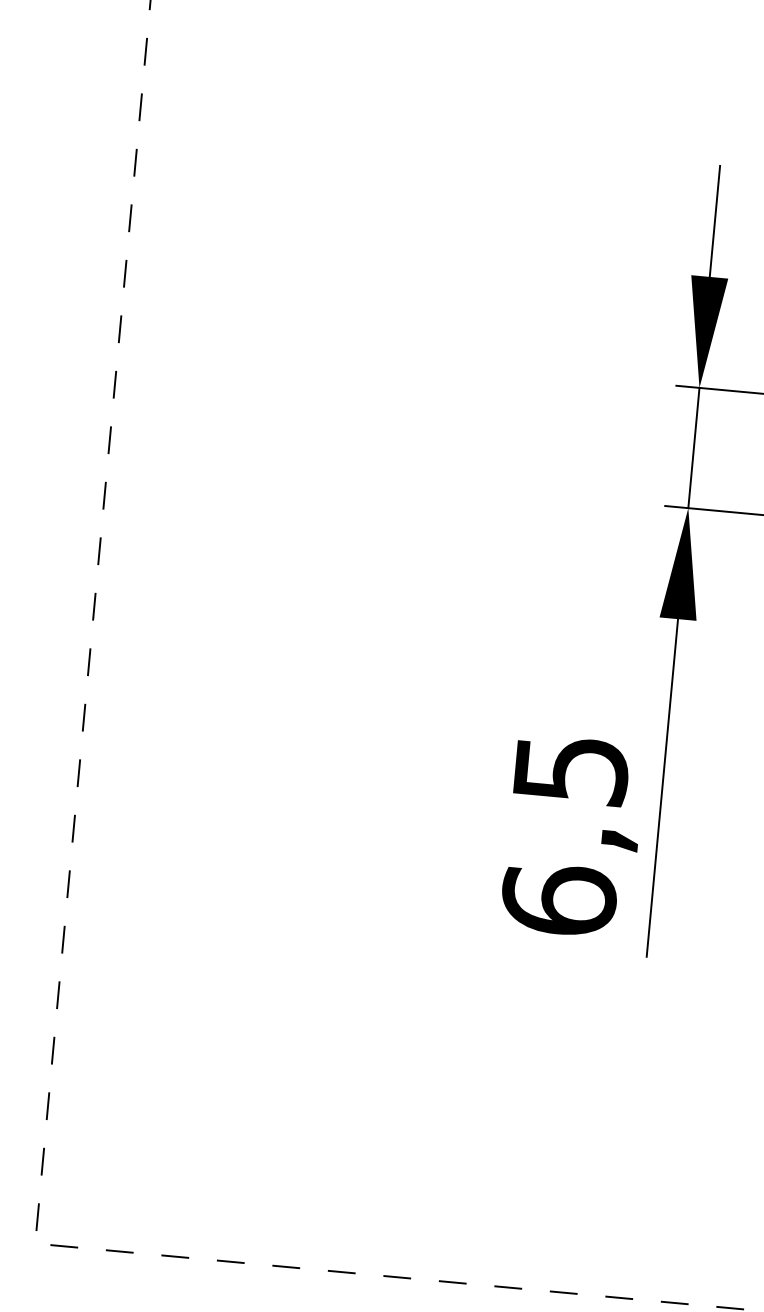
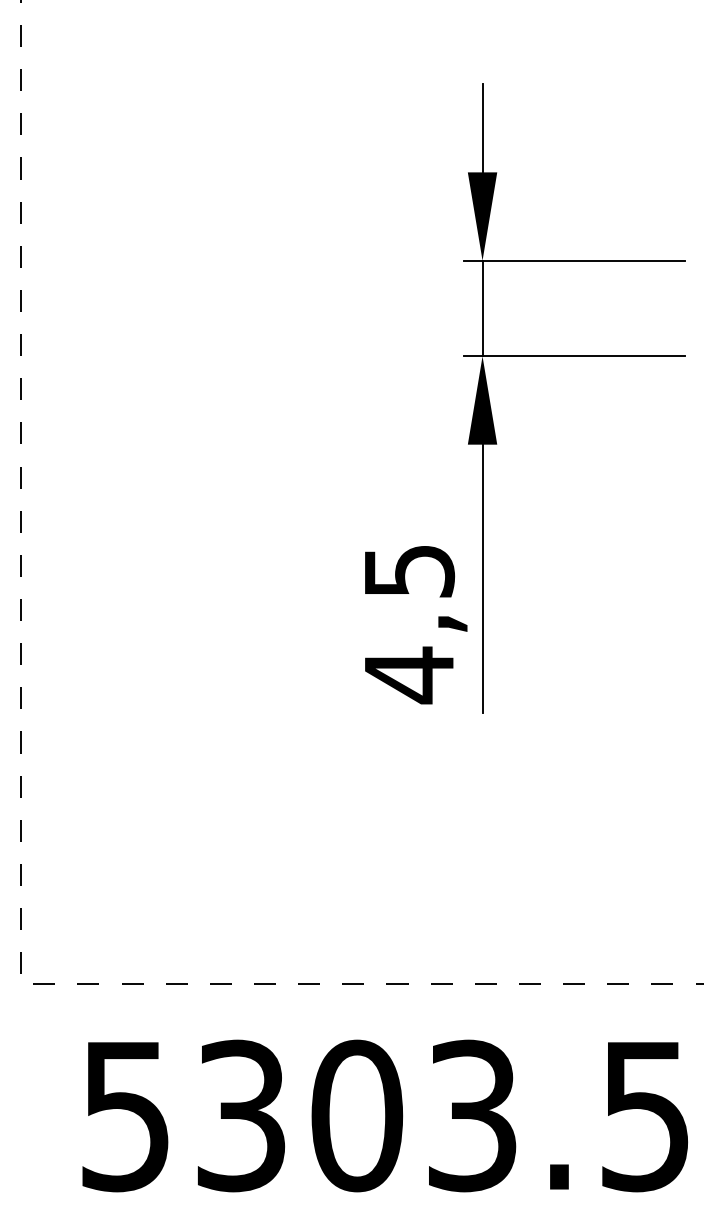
text: (559, 900) -> (409, 675), 6,5 -> 4,5

